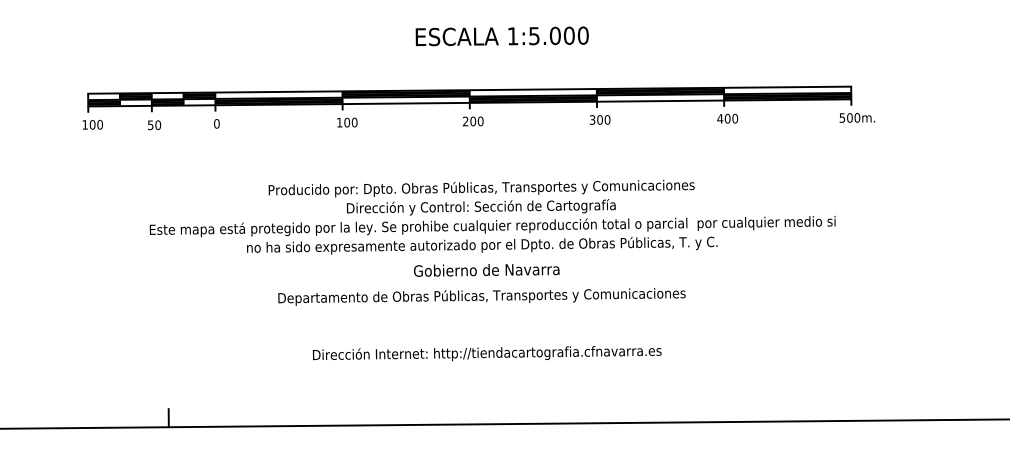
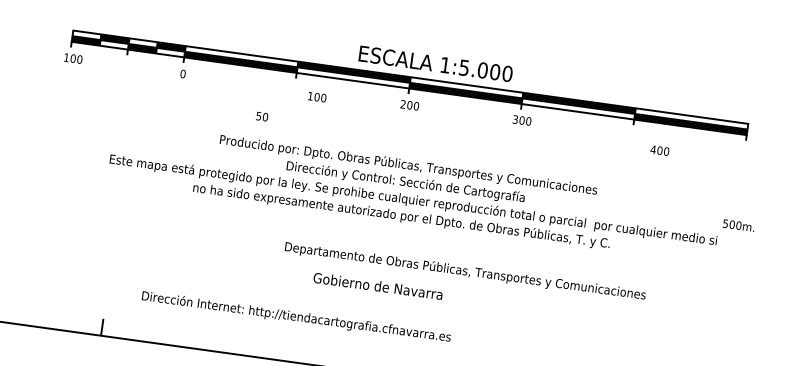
text: (501, 36) -> (435, 63), moved
text: (857, 117) -> (739, 225), moved
text: (727, 118) -> (659, 150), moved
text: (347, 122) -> (317, 97), moved
text: (154, 125) -> (262, 116), moved
text: (486, 270) -> (377, 286), moved
text: (481, 296) -> (465, 271), moved
text: (486, 353) -> (295, 316), moved

